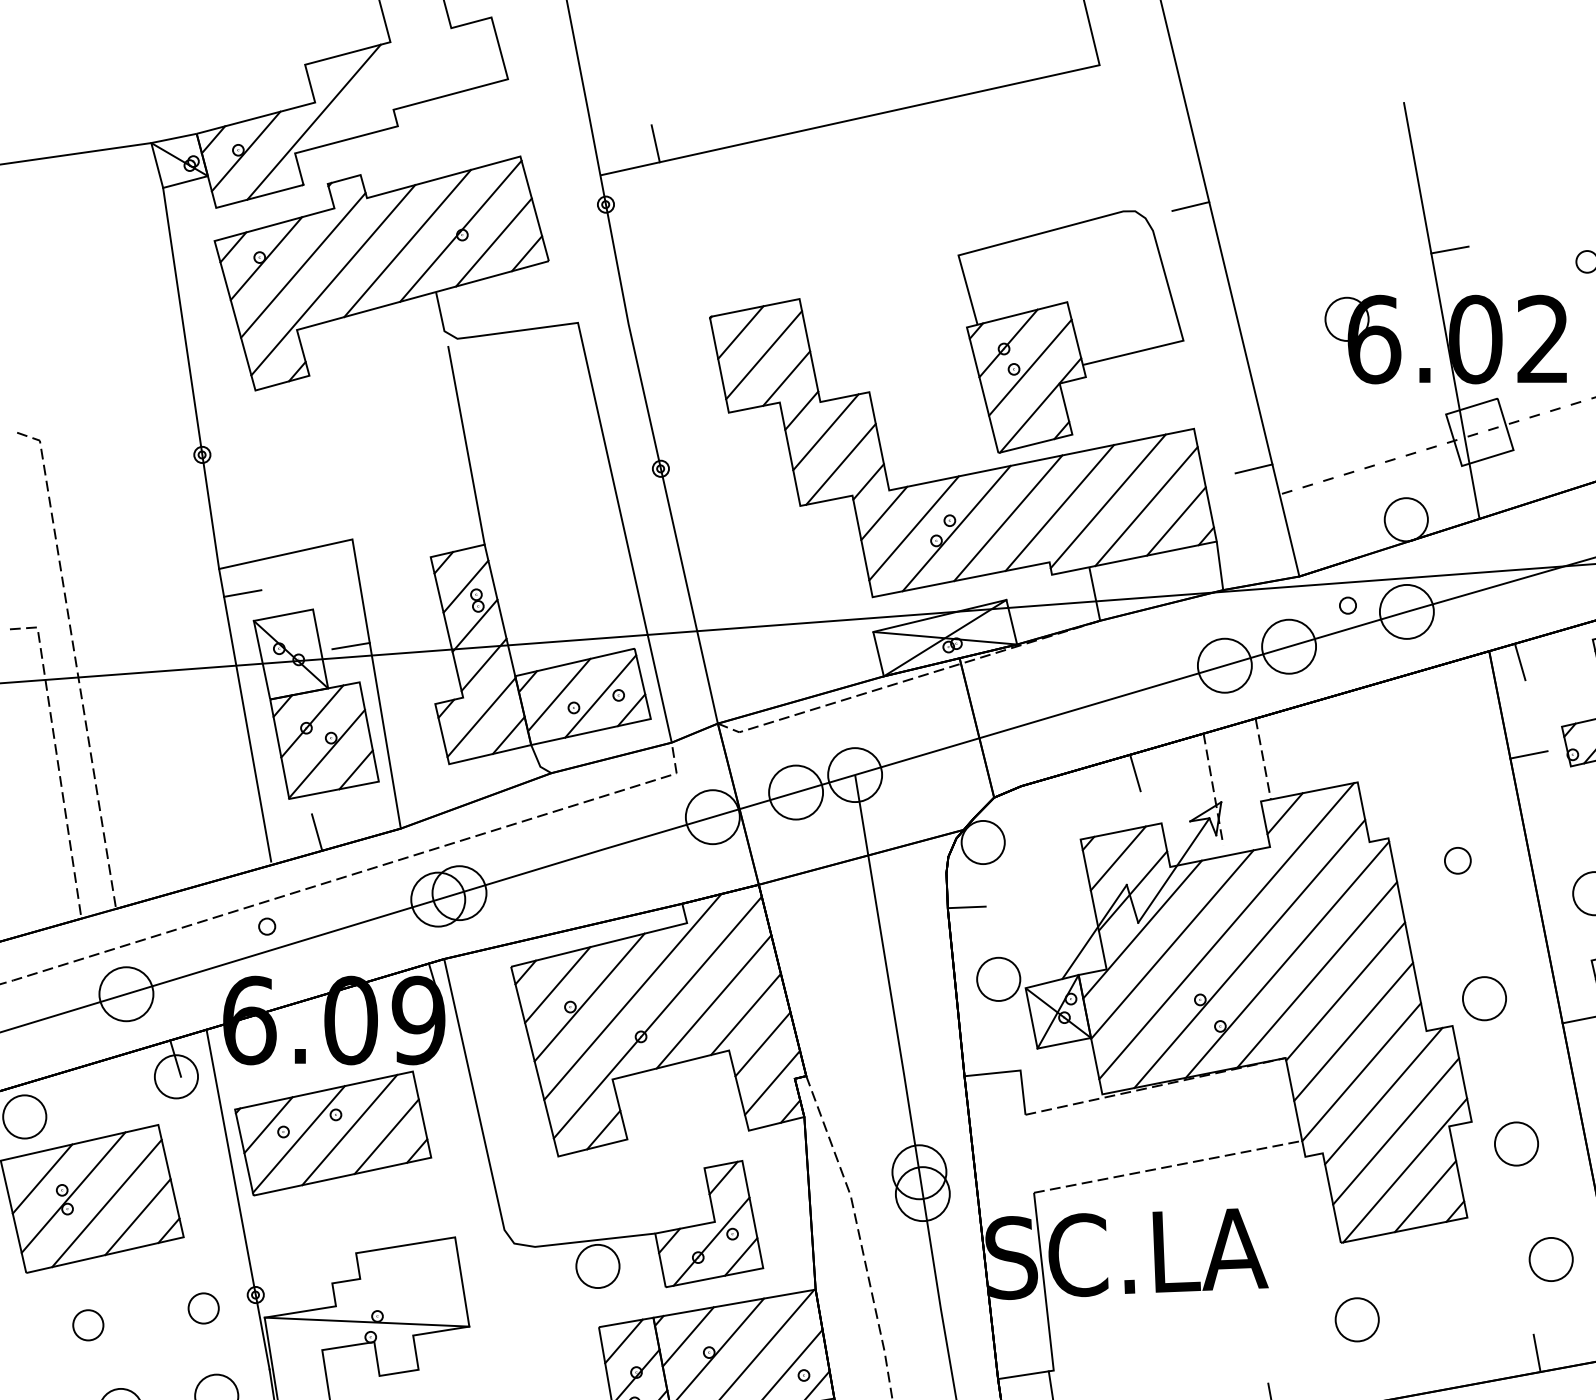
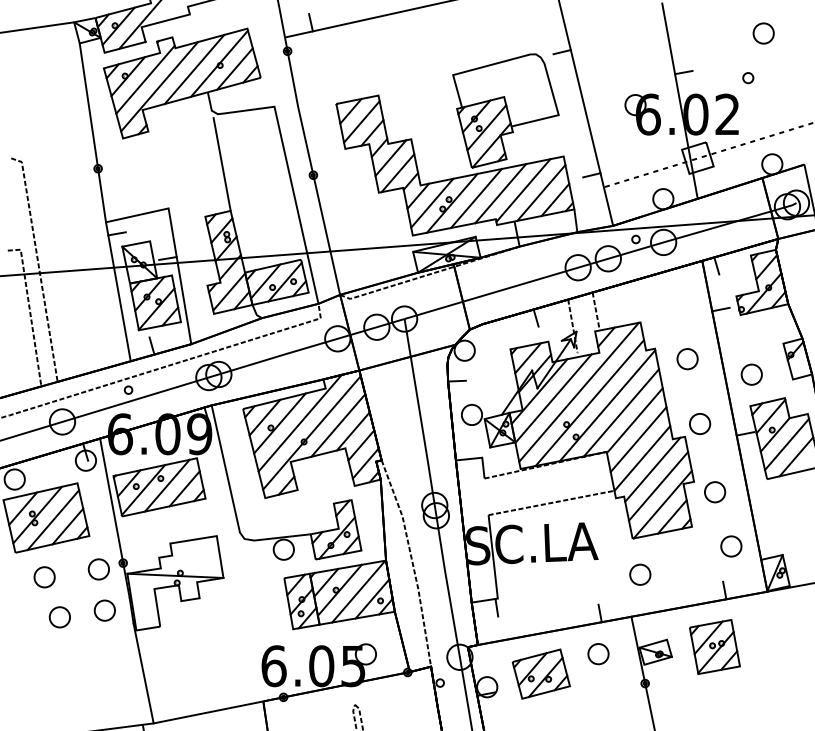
part: (1457, 861) -> (687, 359), size x1.67
part: (203, 1308) -> (98, 569), size x1.43
part: (88, 1325) -> (44, 577), size x1.43

